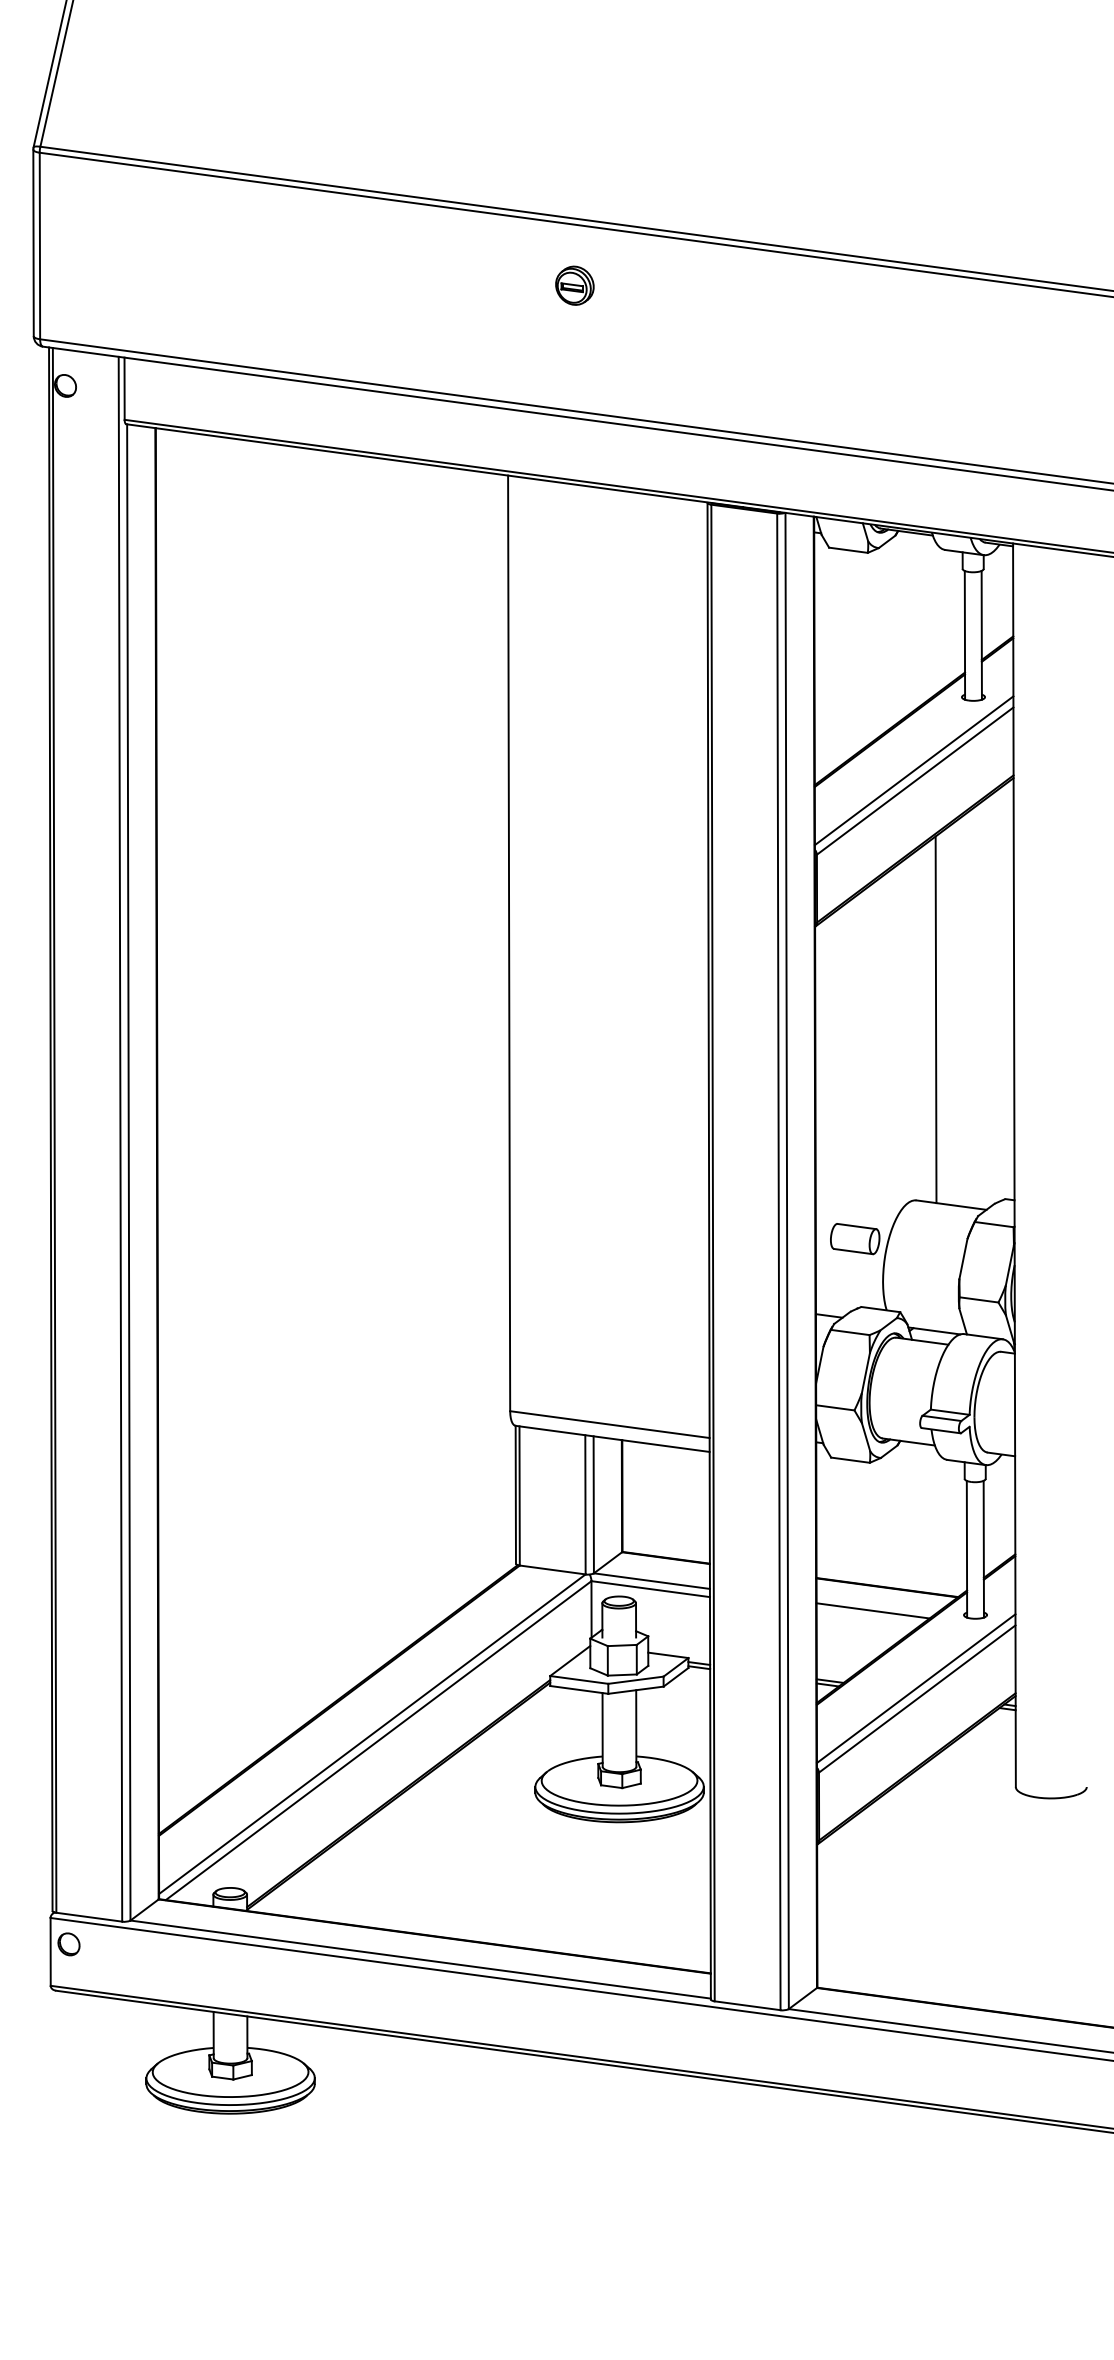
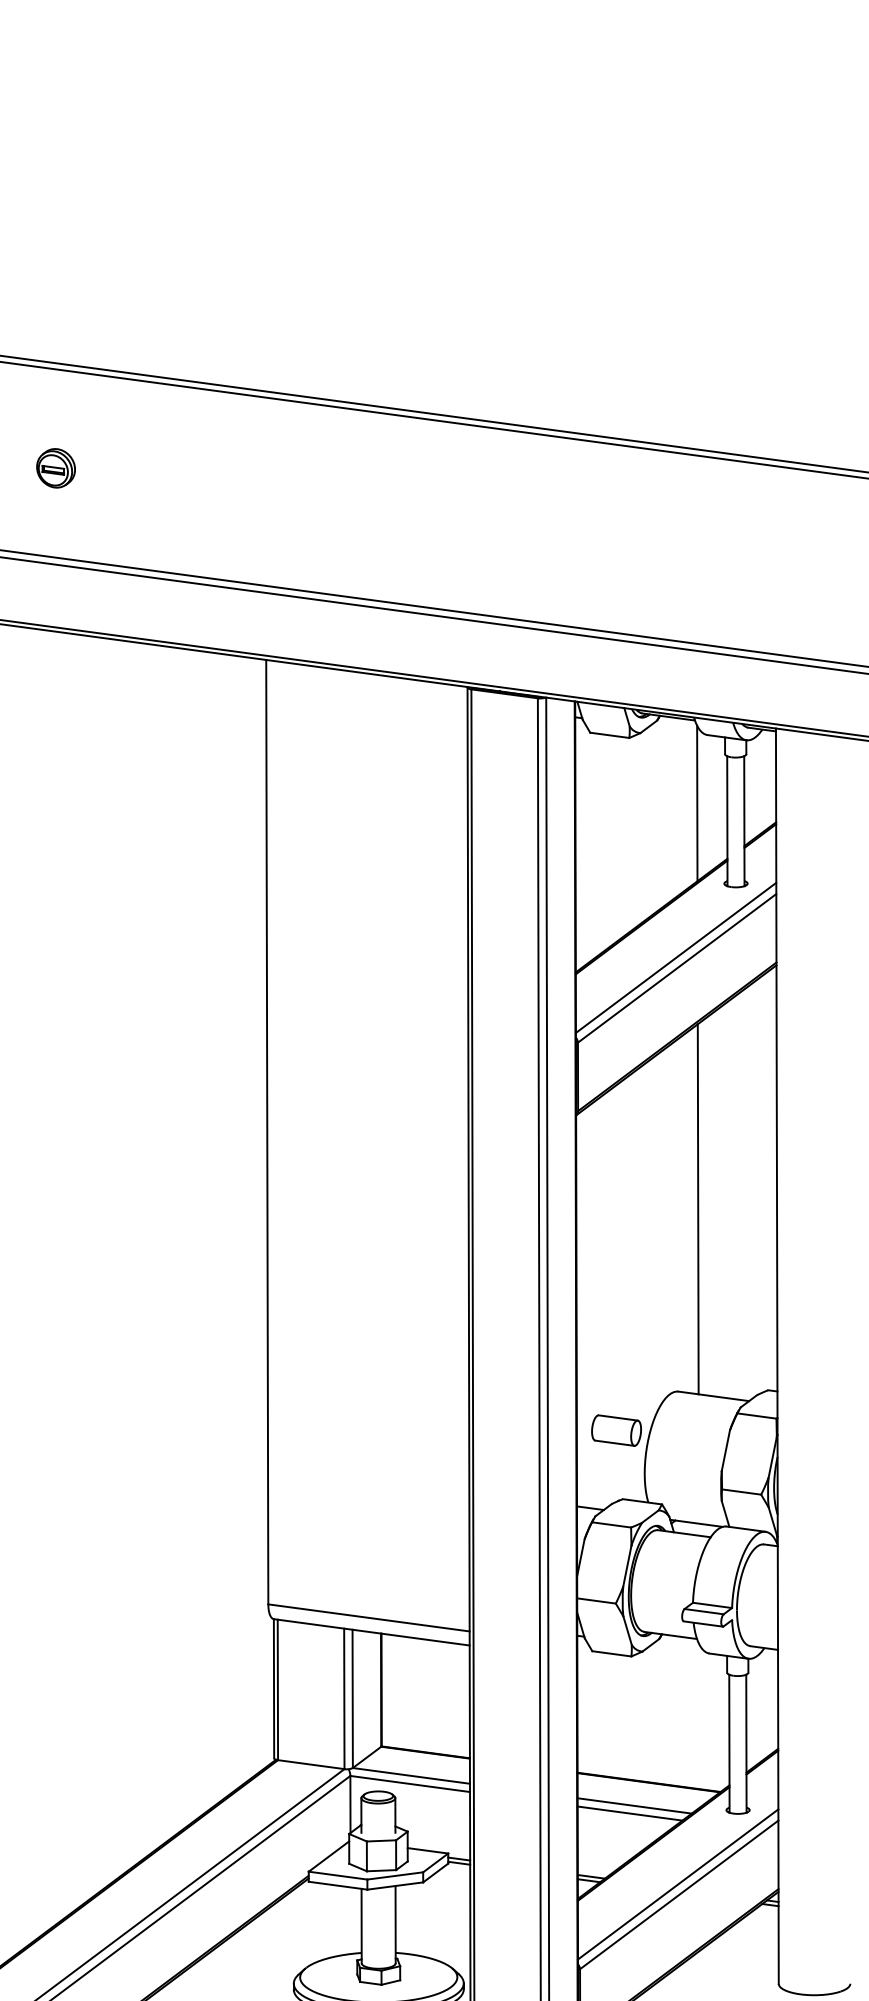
part: (574, 285) -> (55, 468), moved
line: (935, 617) -> (697, 803), added
line: (868, 1618) -> (630, 1813), added

